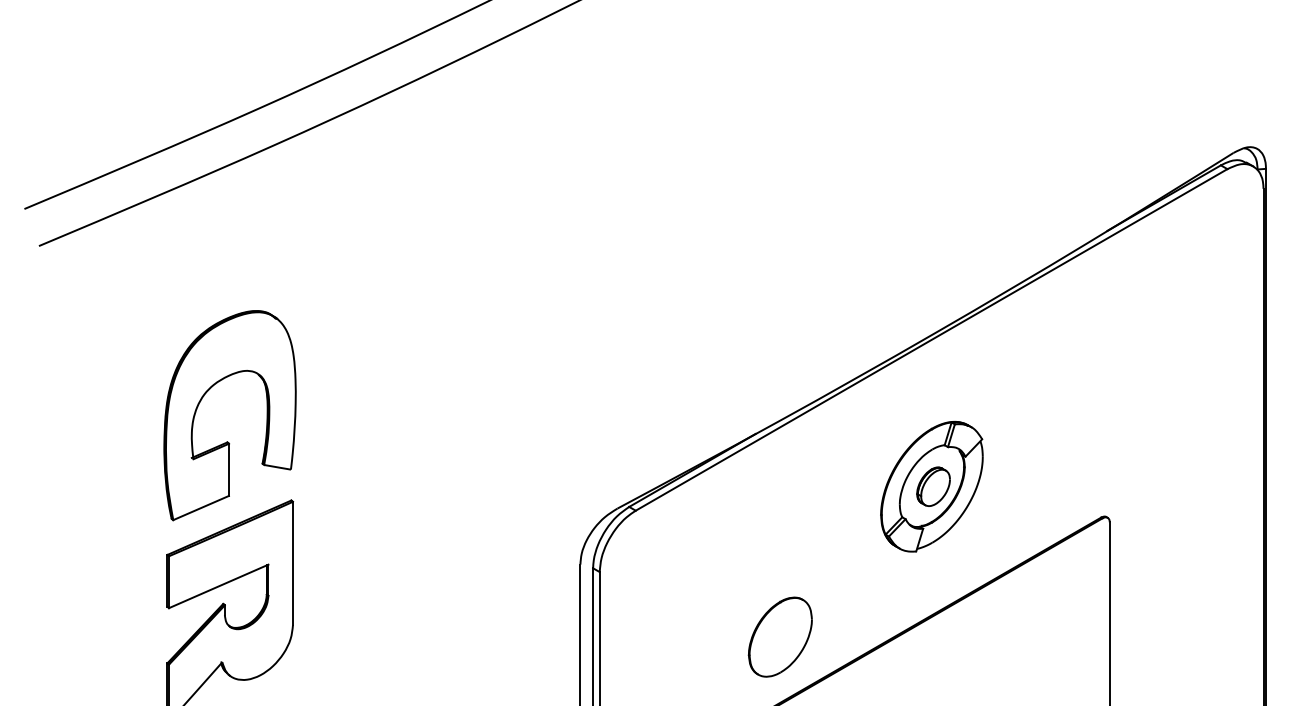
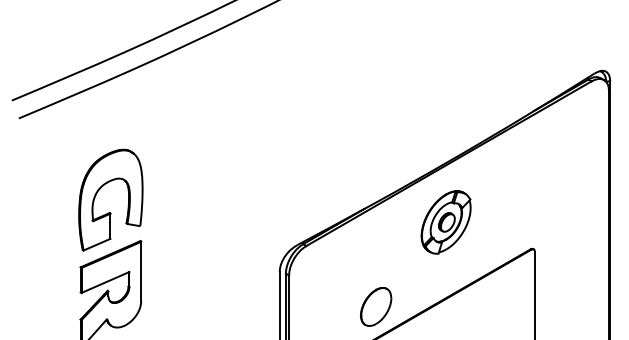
part: (930, 486) -> (445, 222), moved

